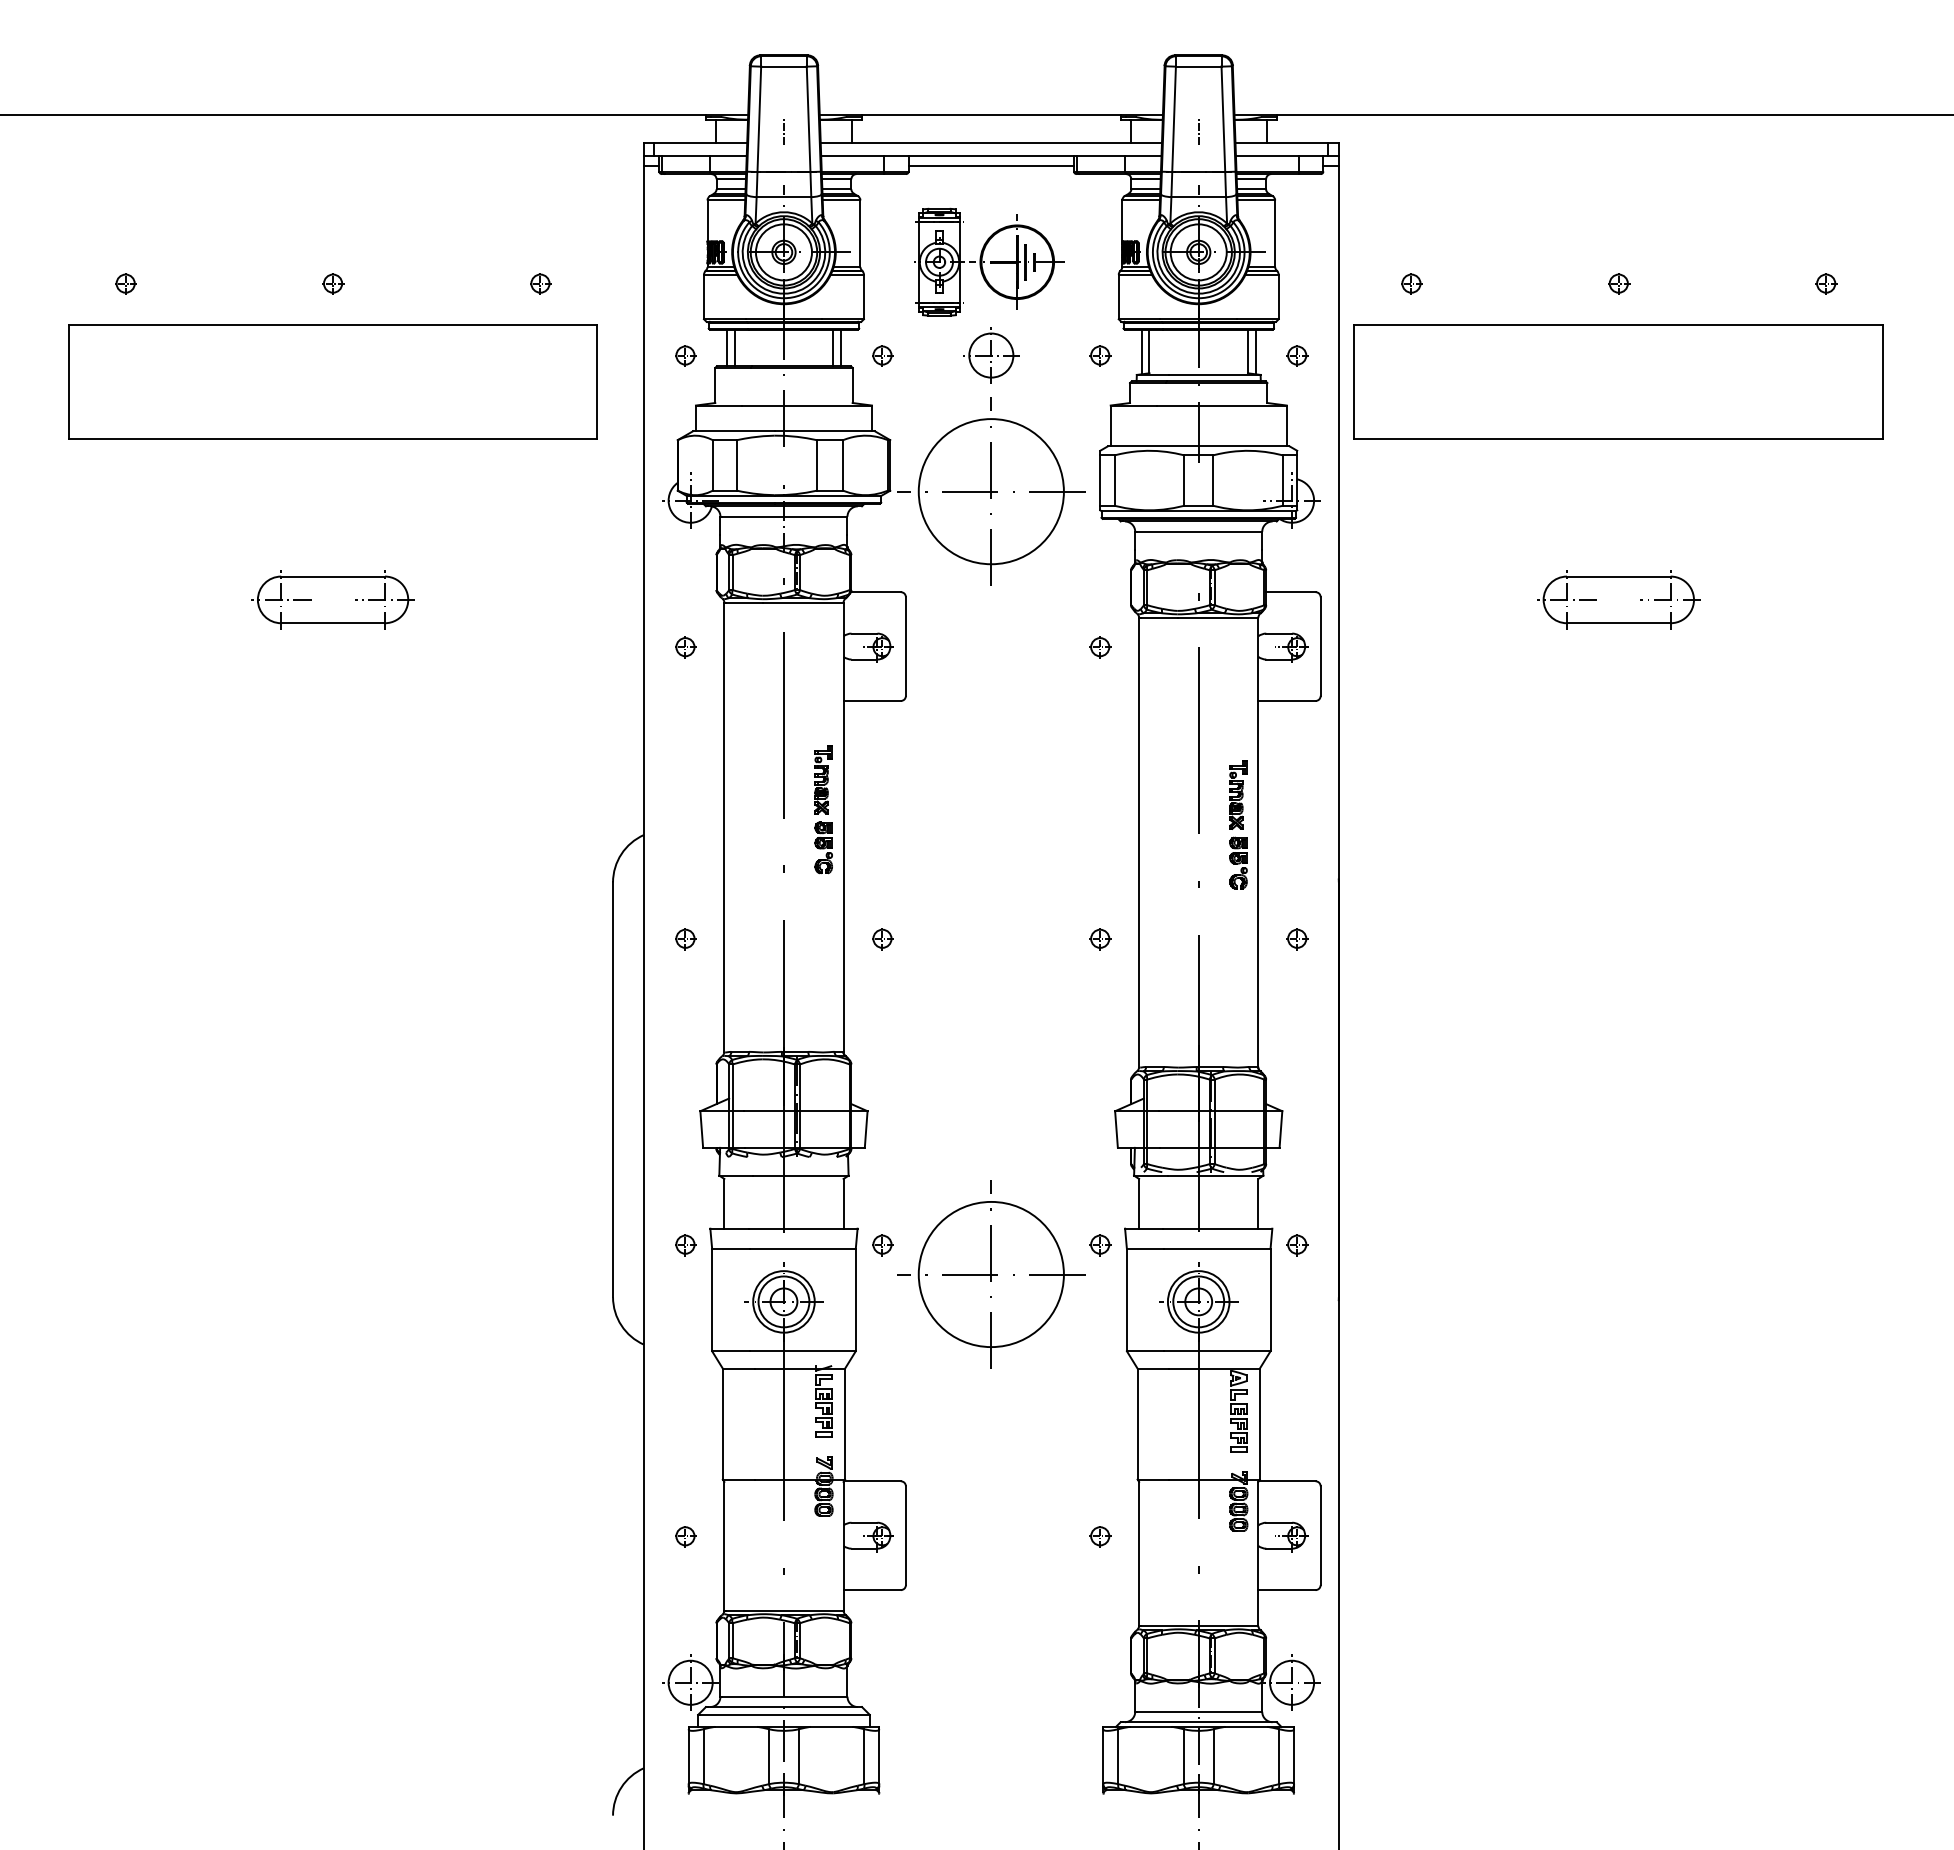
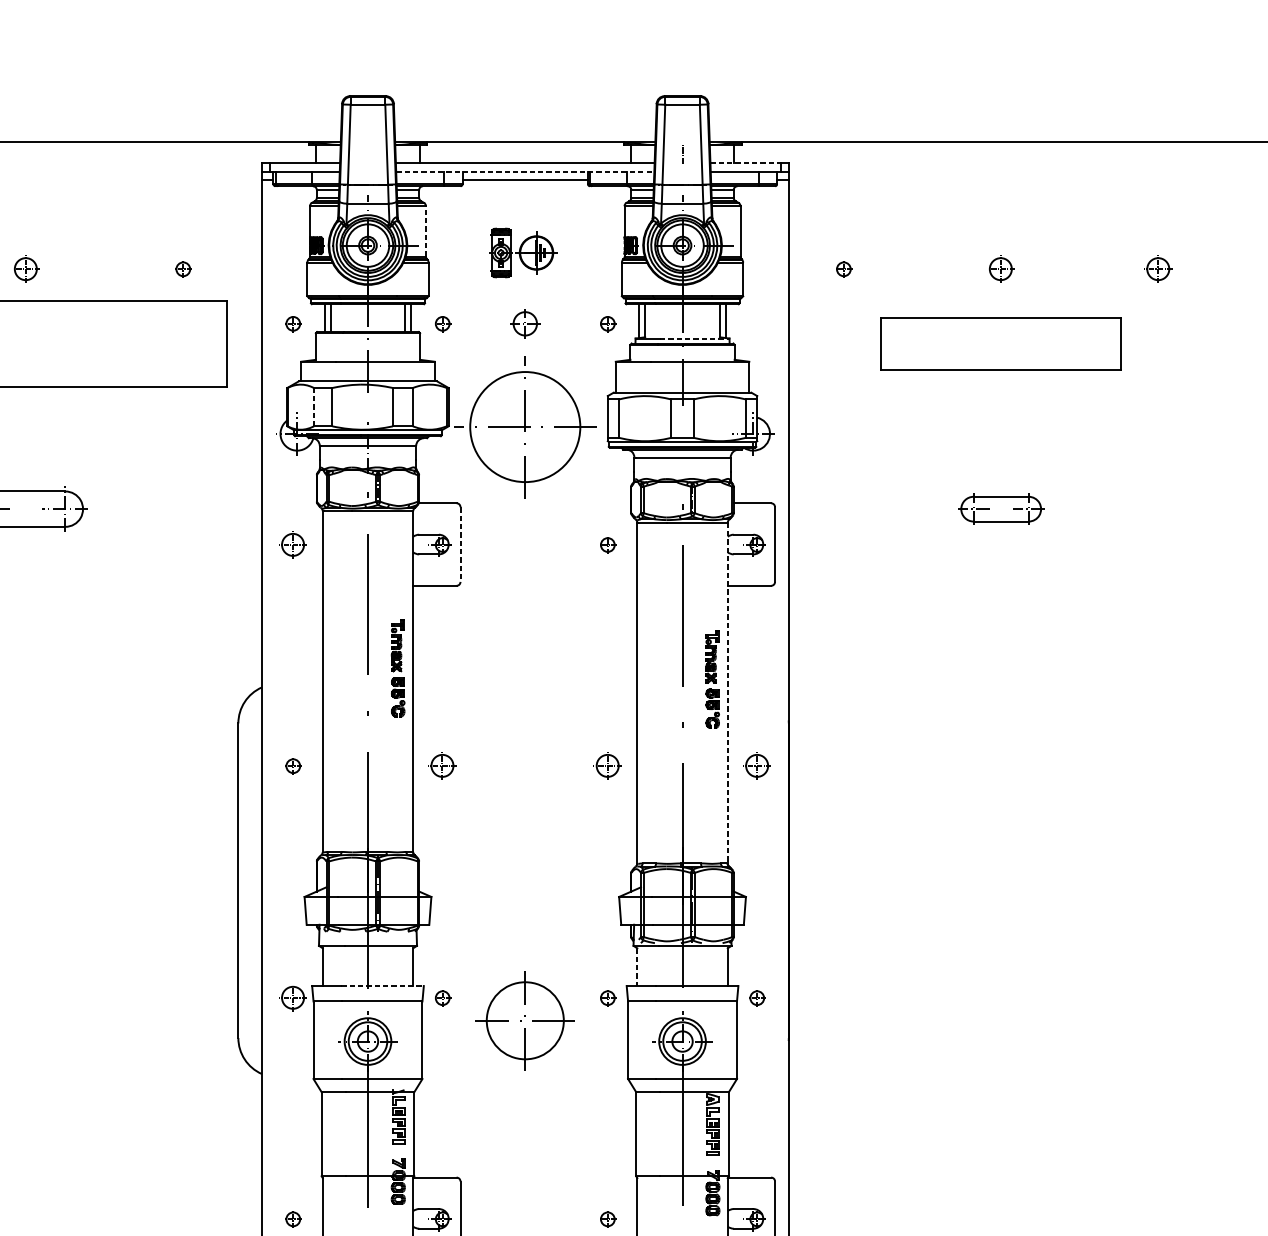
line: (783, 131) -> (367, 153), removed
line: (1282, 143) -> (746, 163), solid -> dashed
line: (991, 155) -> (525, 172), solid -> dashed
line: (860, 233) -> (426, 231), solid -> dashed
part: (989, 261) -> (523, 252), size x0.6
part: (333, 283) -> (26, 269), size x1.6
part: (1619, 283) -> (1001, 269), size x1.6
part: (1826, 283) -> (1158, 269), size x1.6
part: (991, 355) -> (525, 323), size x0.7
part: (1297, 355) -> (757, 323), removed
line: (1214, 374) -> (694, 338), solid -> dashed
part: (1618, 381) -> (1000, 343), size x0.6
line: (712, 464) -> (313, 406), solid -> dashed
part: (1618, 599) -> (1000, 508), size x0.7
part: (685, 647) -> (293, 545), size x1.6
line: (905, 647) -> (460, 545), solid -> dashed
line: (1258, 842) -> (727, 693), solid -> dashed
part: (882, 939) -> (442, 766), size x1.6
part: (1100, 939) -> (608, 766), size x1.6
part: (1297, 939) -> (757, 766), size x1.6
line: (1139, 1203) -> (637, 966), solid -> dashed
line: (803, 1228) -> (382, 985), solid -> dashed
part: (685, 1245) -> (293, 998), size x1.6
part: (991, 1274) -> (525, 1020), size x0.7

